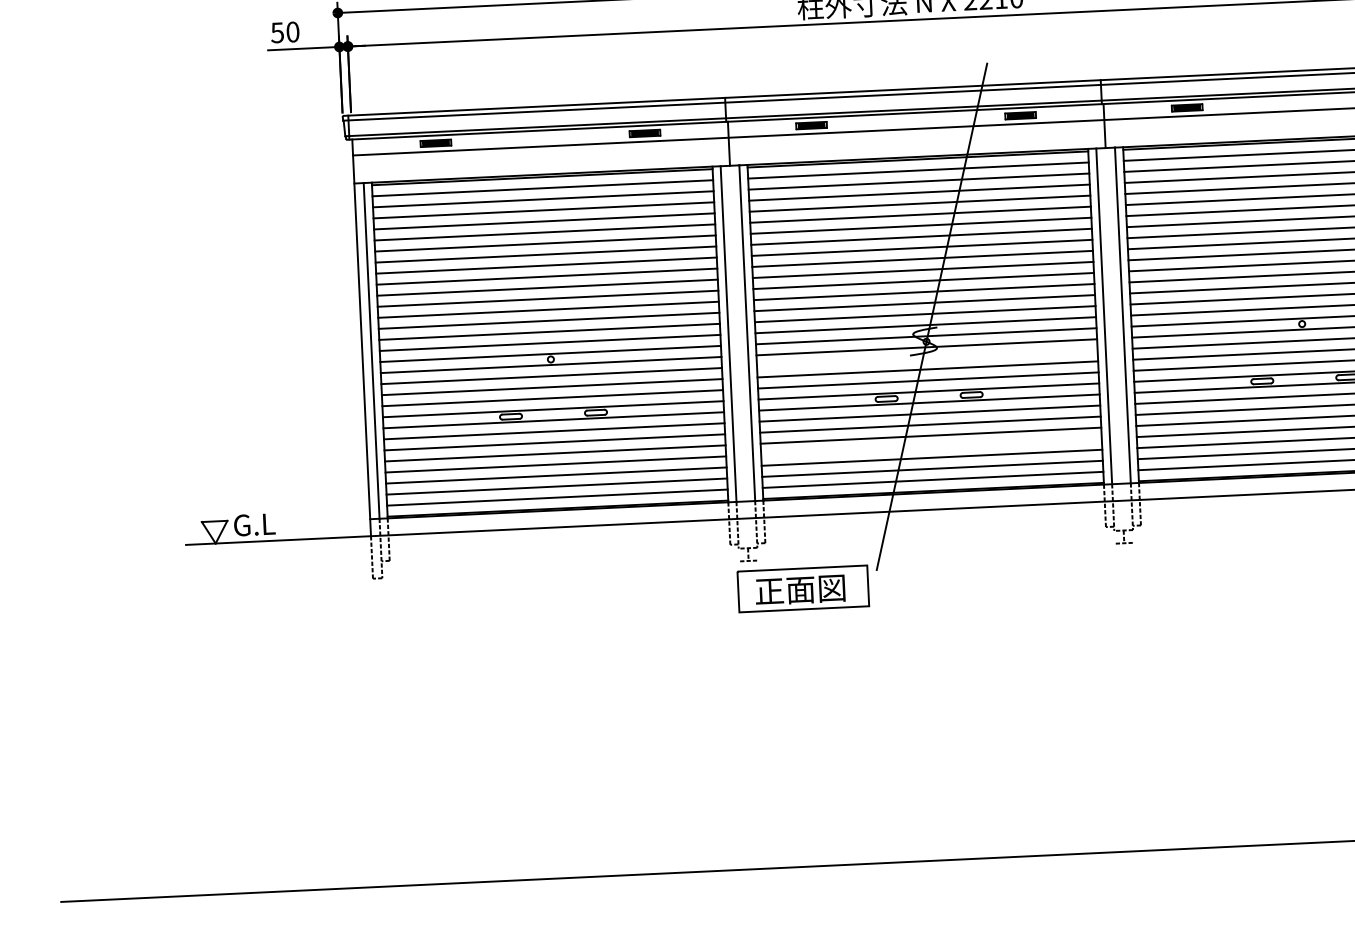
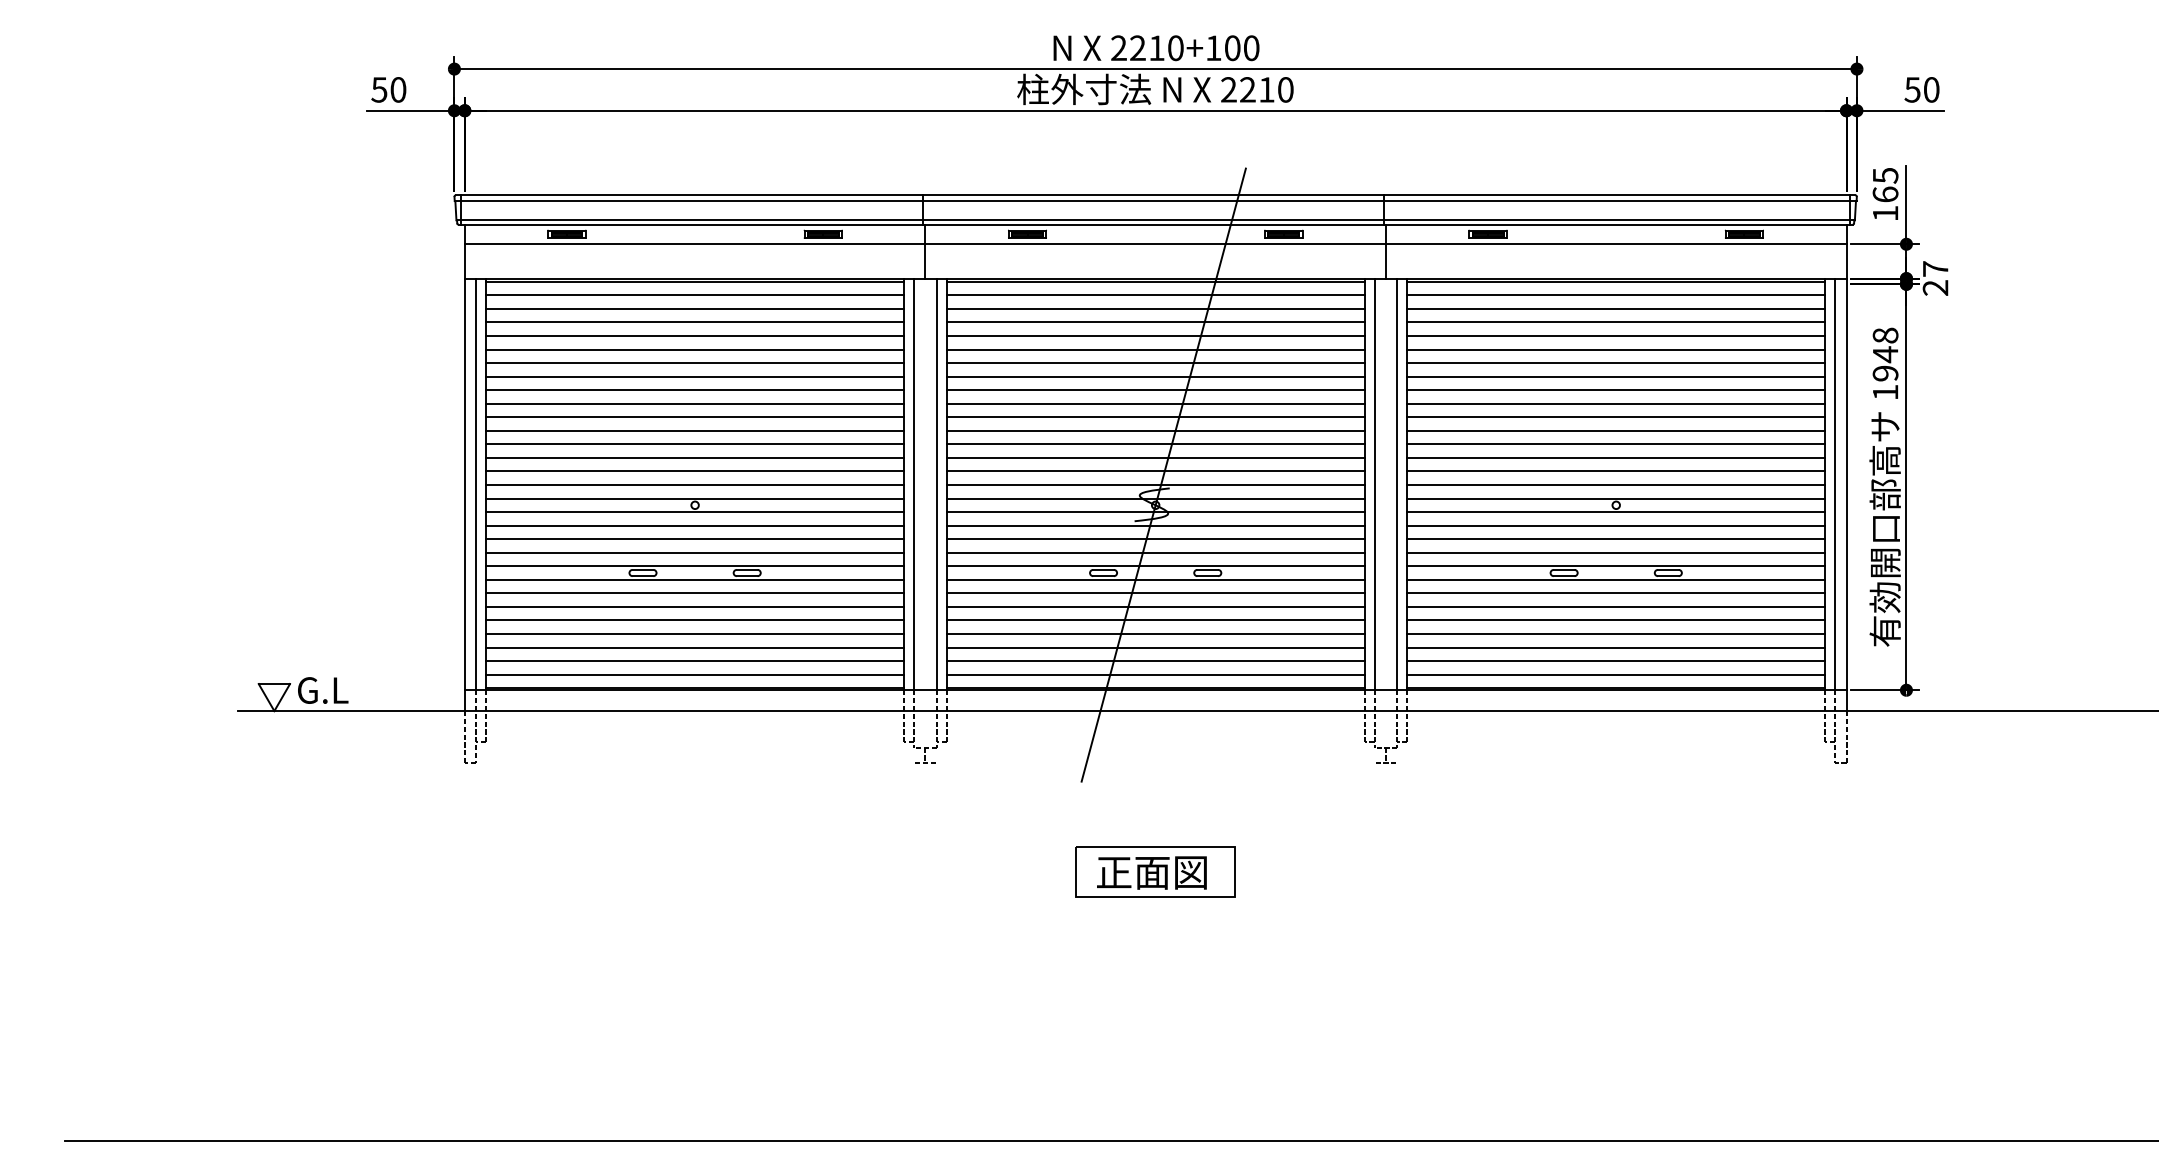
line: (927, 358) -> (1155, 525), added
line: (931, 447) -> (1155, 634), added
part: (803, 588) -> (1155, 871), moved

